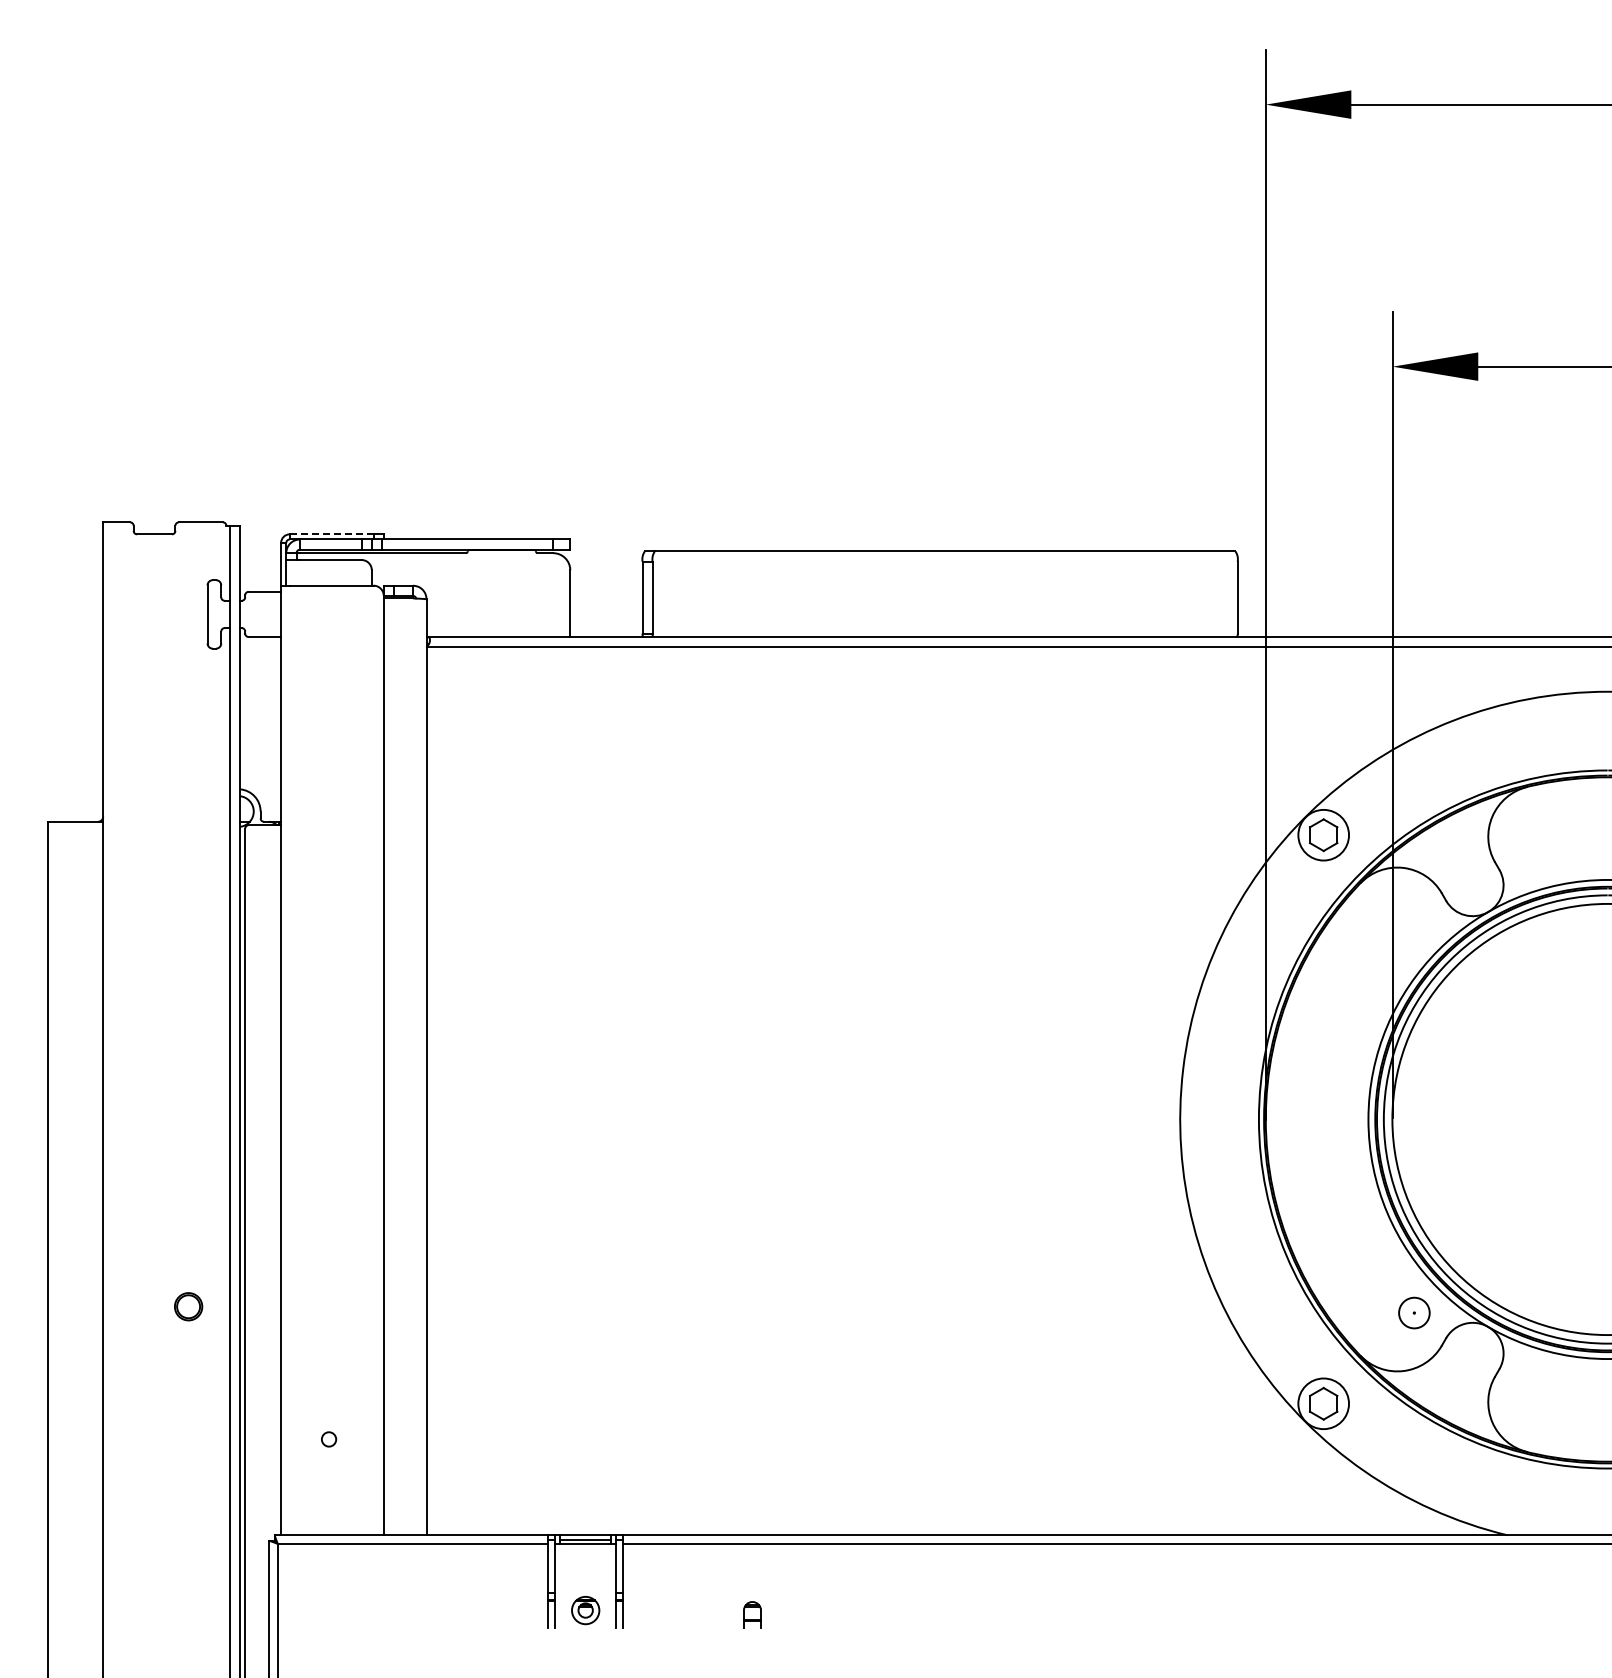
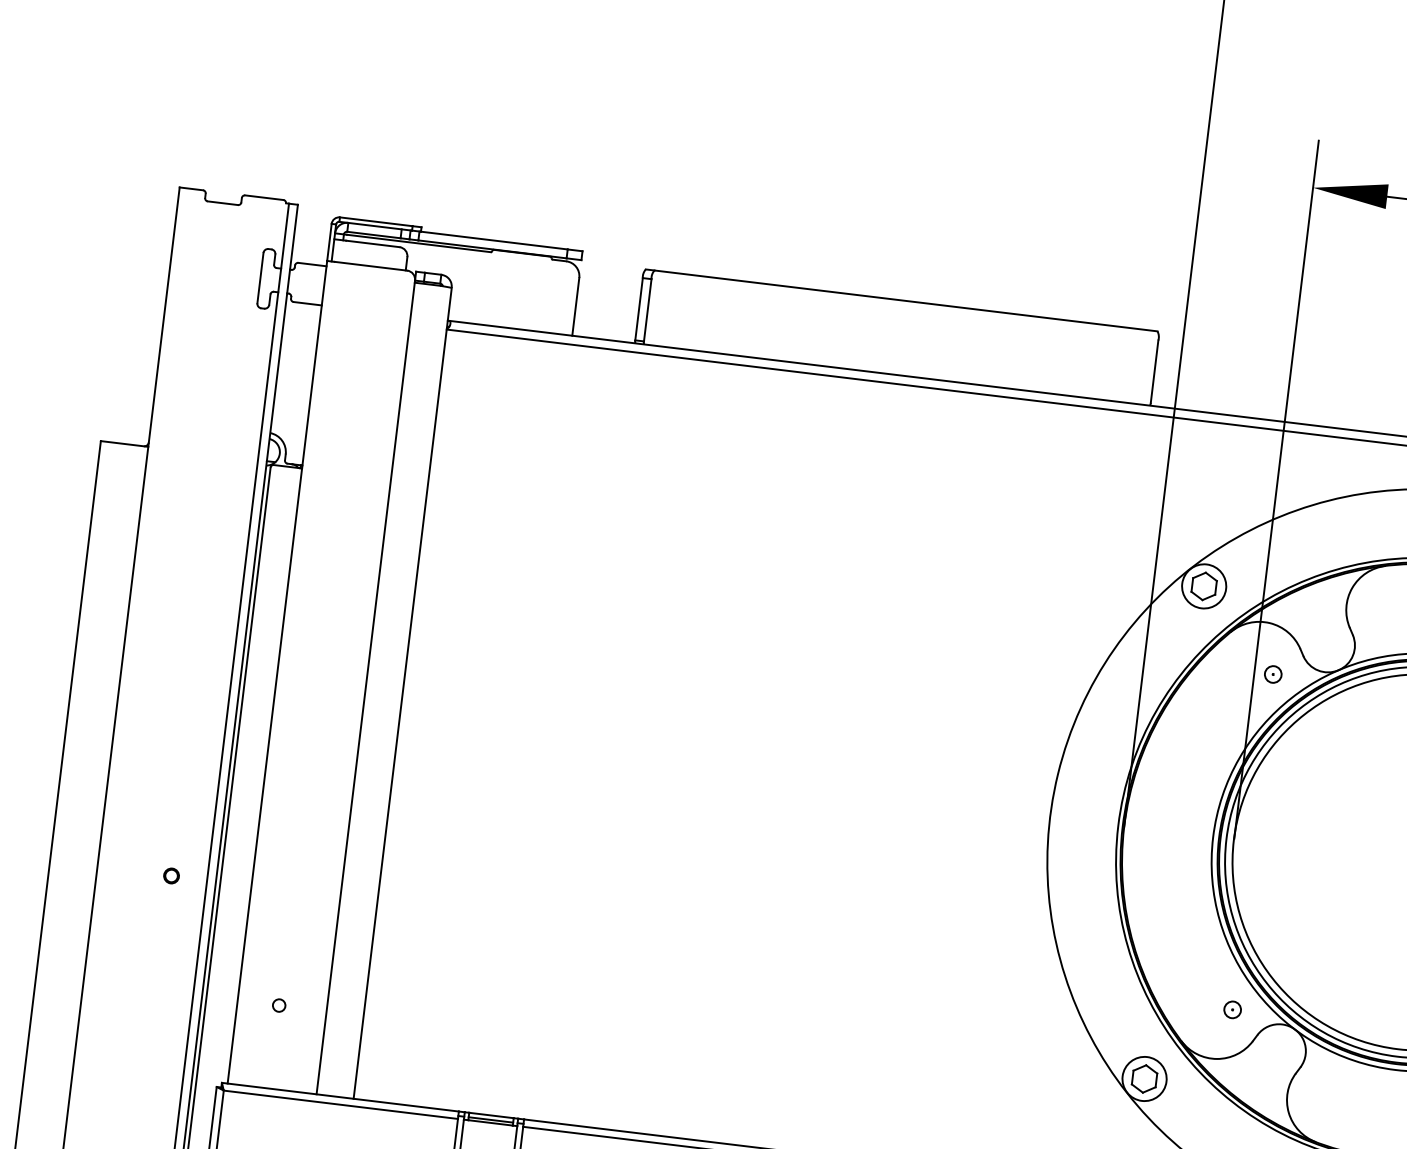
line: (331, 534) -> (376, 221), dashed -> solid
part: (1414, 925) -> (1273, 674), added
circle: (188, 1306) -> (171, 875), size x0.62
circle: (1413, 1312) -> (1231, 1009), size x0.62

